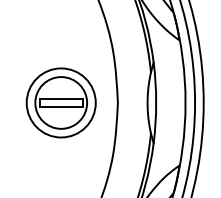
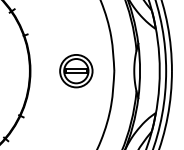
part: (61, 103) -> (76, 71), size x0.7

